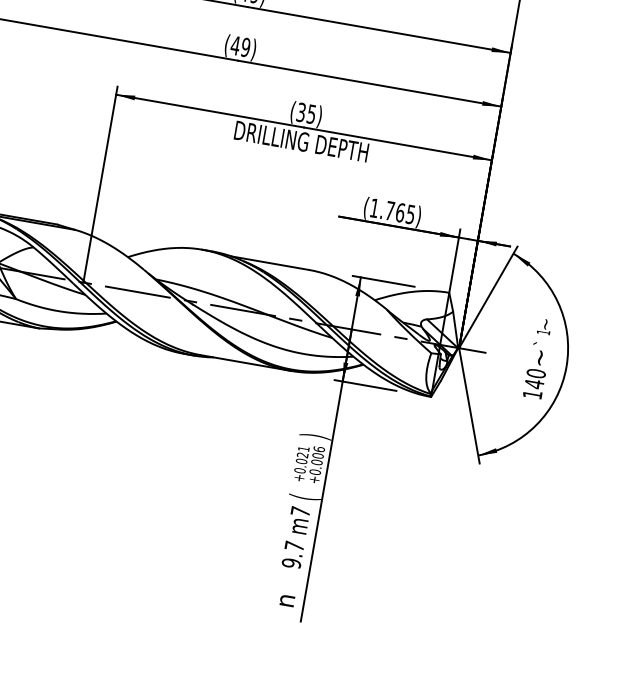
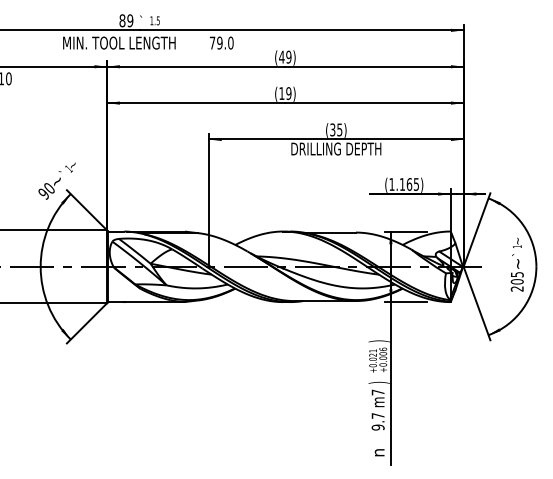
text: (234, 45) -> (281, 93), (49) -> (19)
text: (390, 210) -> (402, 184), (1.765) -> (1.165)
text: (533, 383) -> (516, 281), 140 -> 205
text: (303, 496) -> (378, 382), ( -> )

